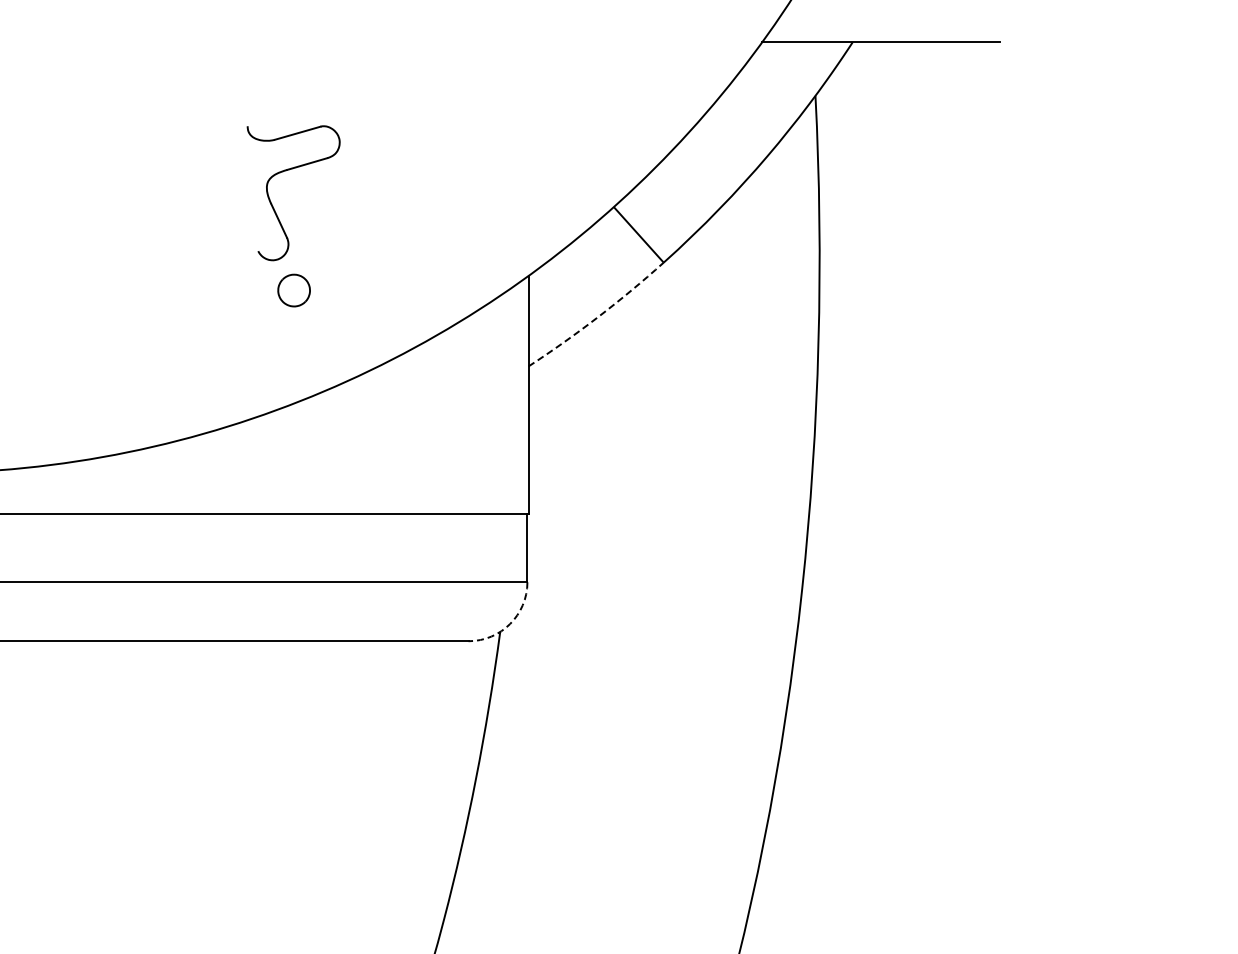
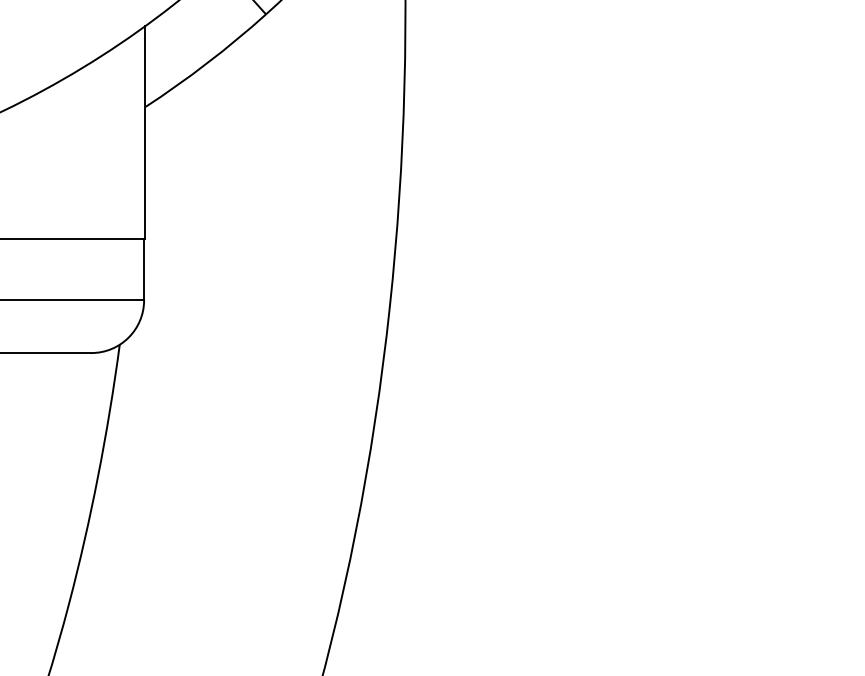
arc: (598, 317) -> (207, 63), dashed -> solid
arc: (510, 623) -> (128, 337), dashed -> solid

